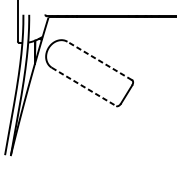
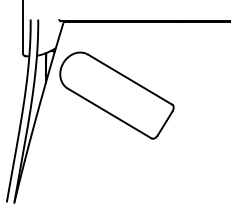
line: (100, 60) -> (130, 79), dashed -> solid
line: (83, 86) -> (109, 113), dashed -> solid

